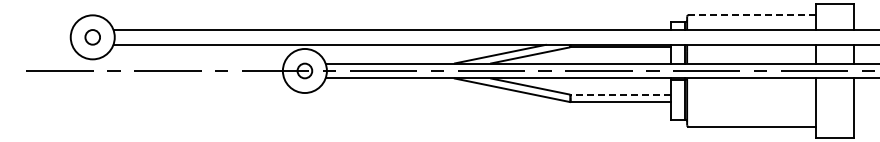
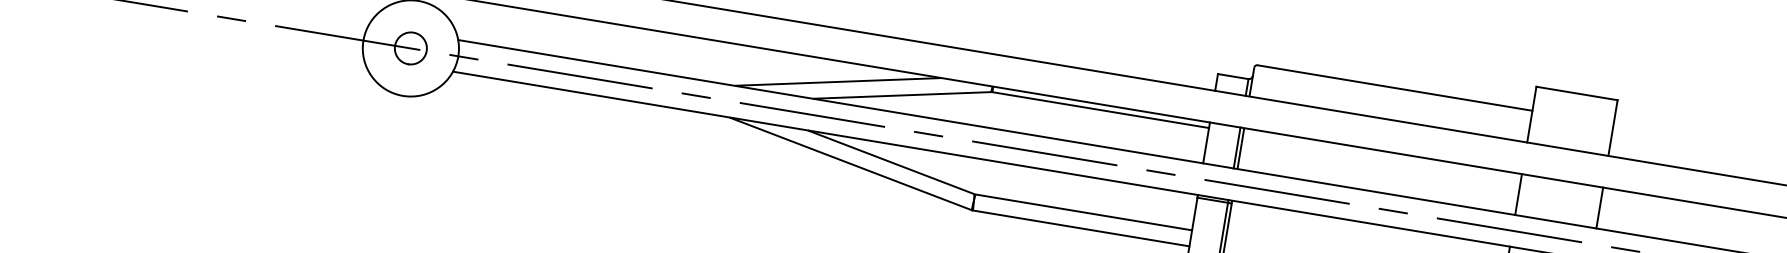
line: (752, 15) -> (1395, 88), dashed -> solid
line: (620, 94) -> (1082, 211), dashed -> solid

